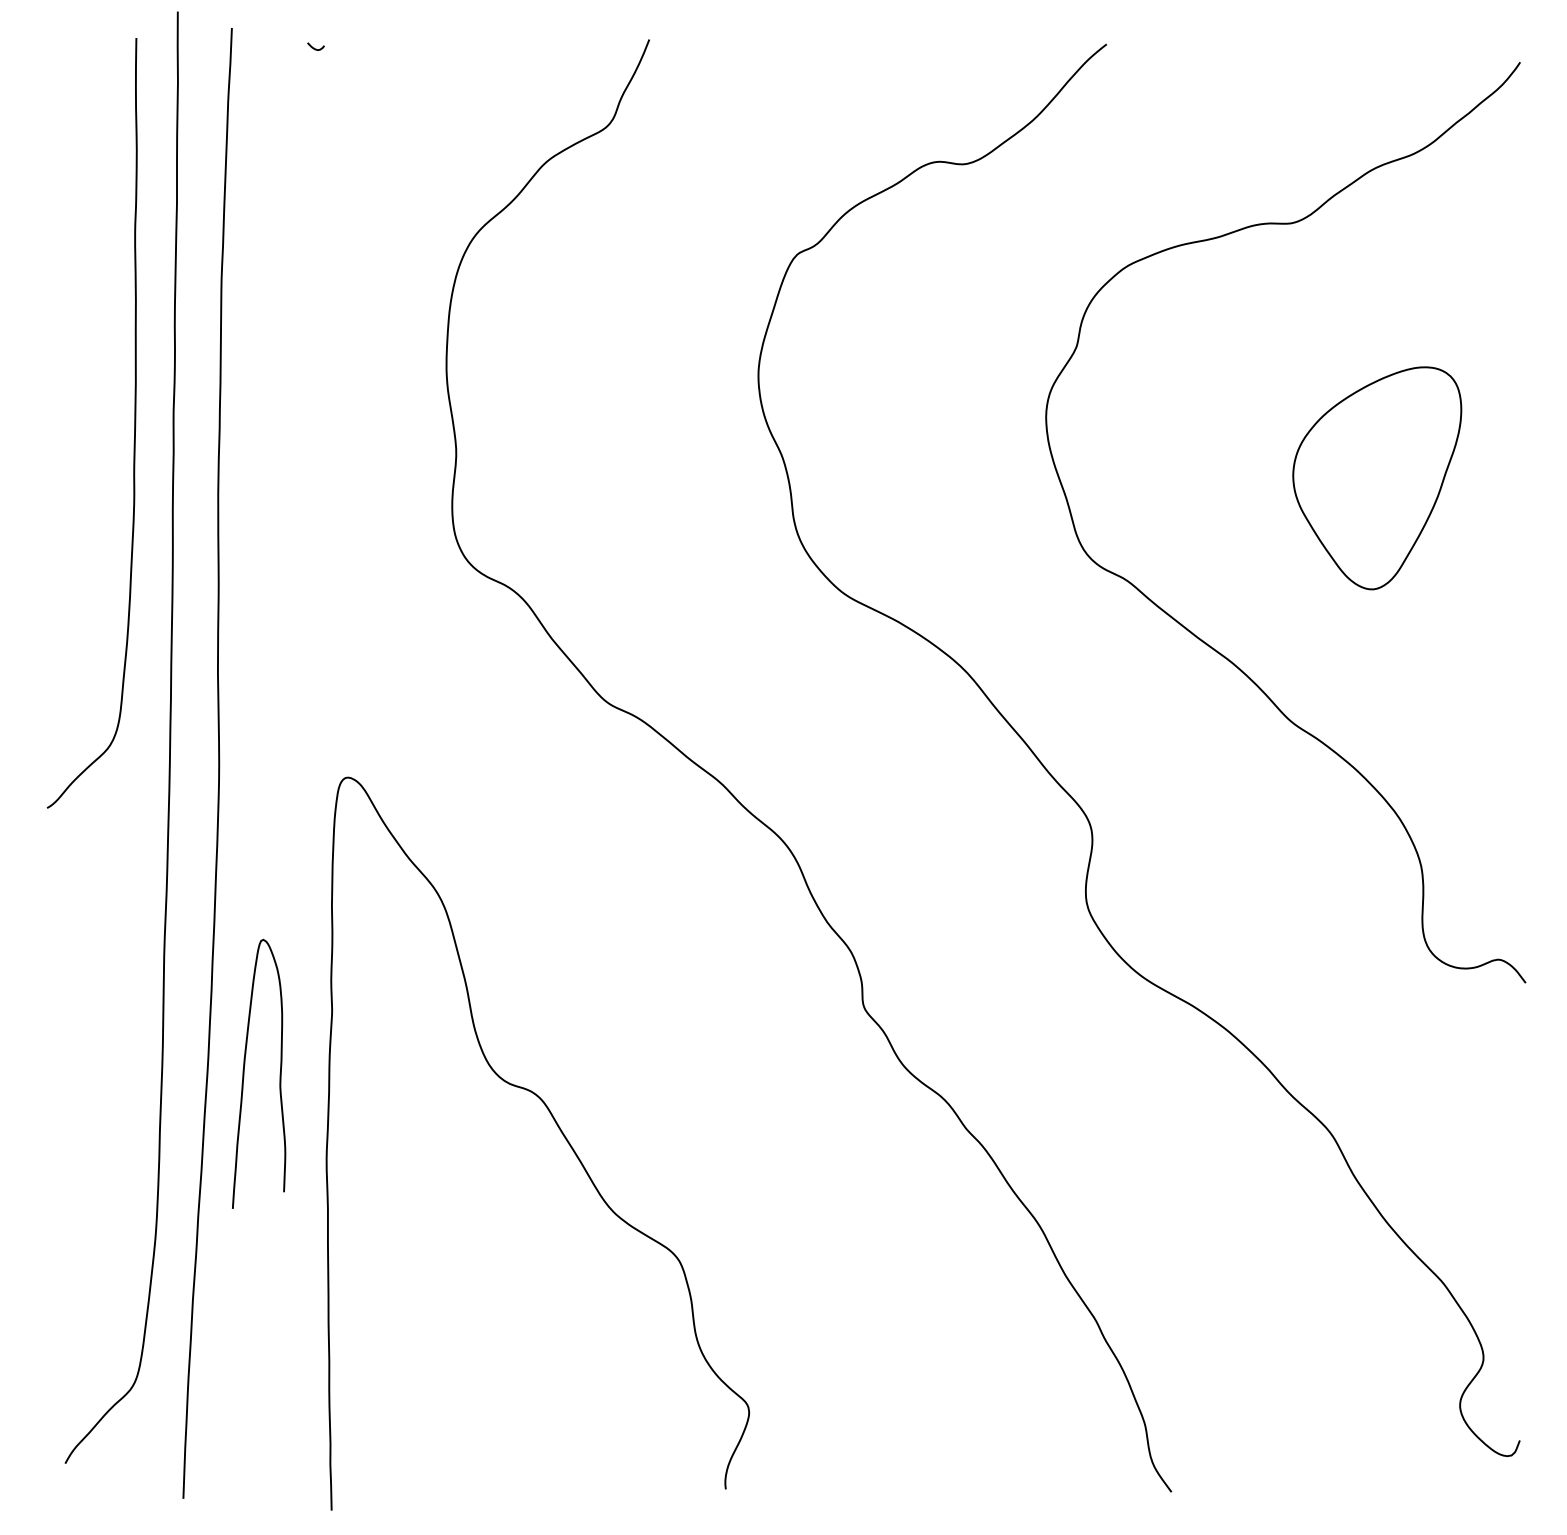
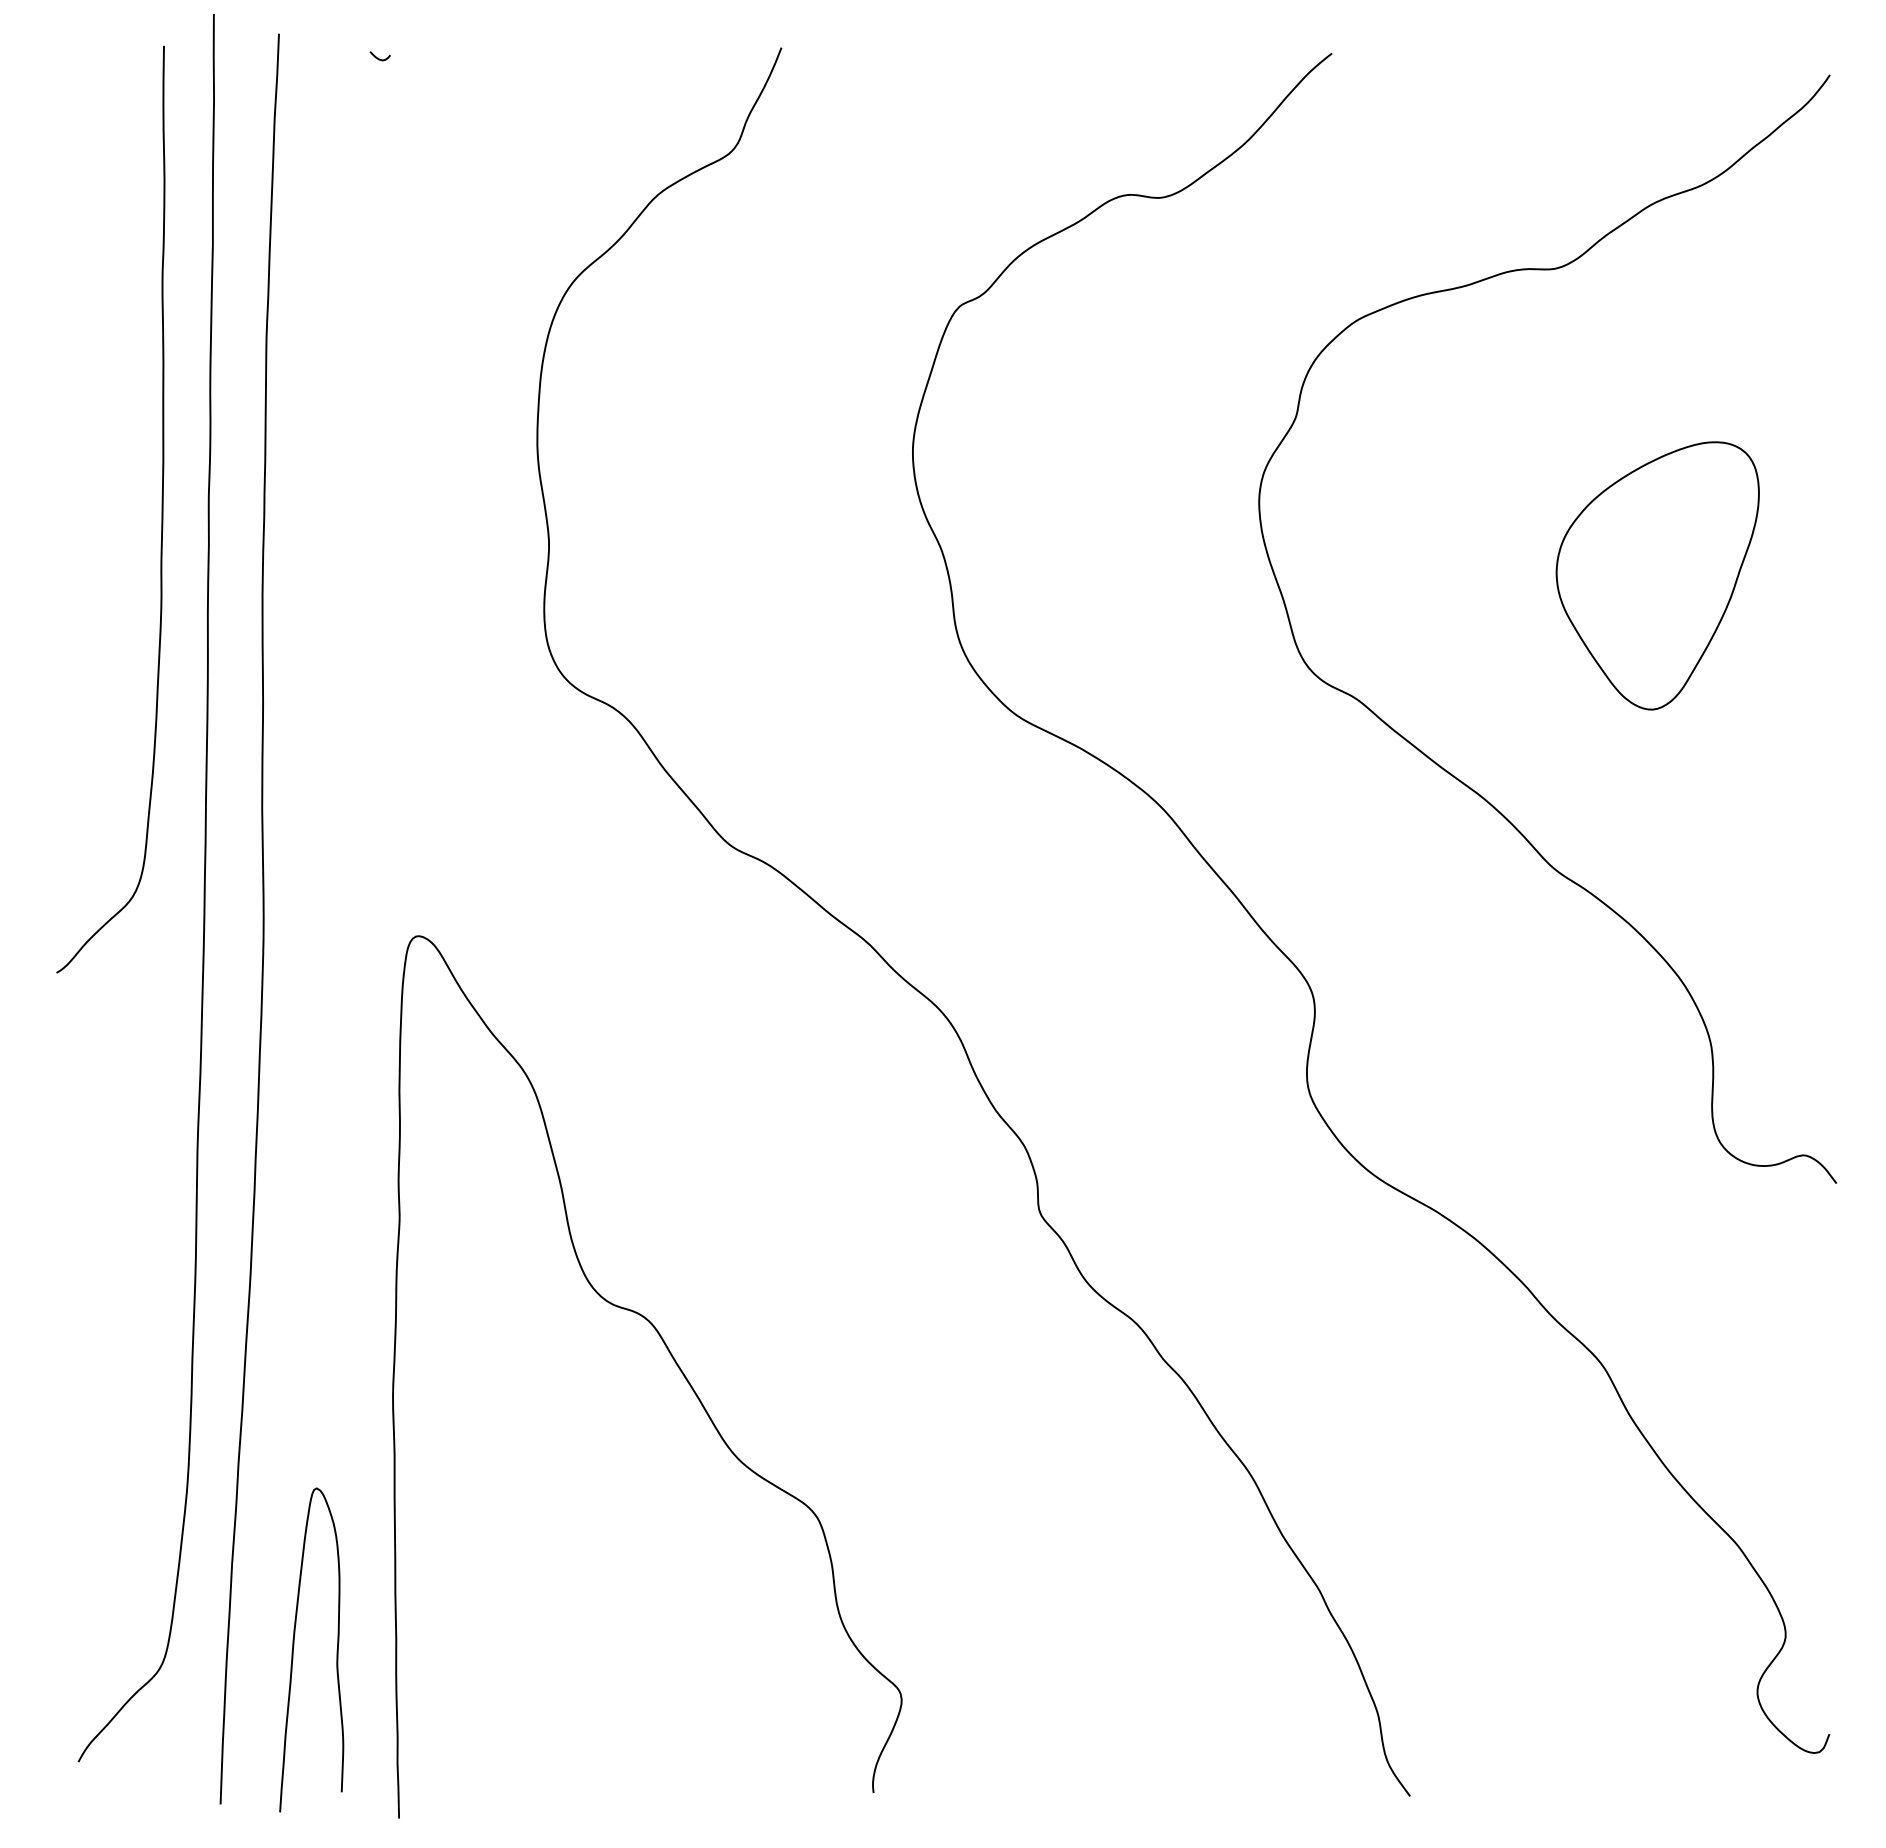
curve: (244, 1071) -> (294, 1646), moved

